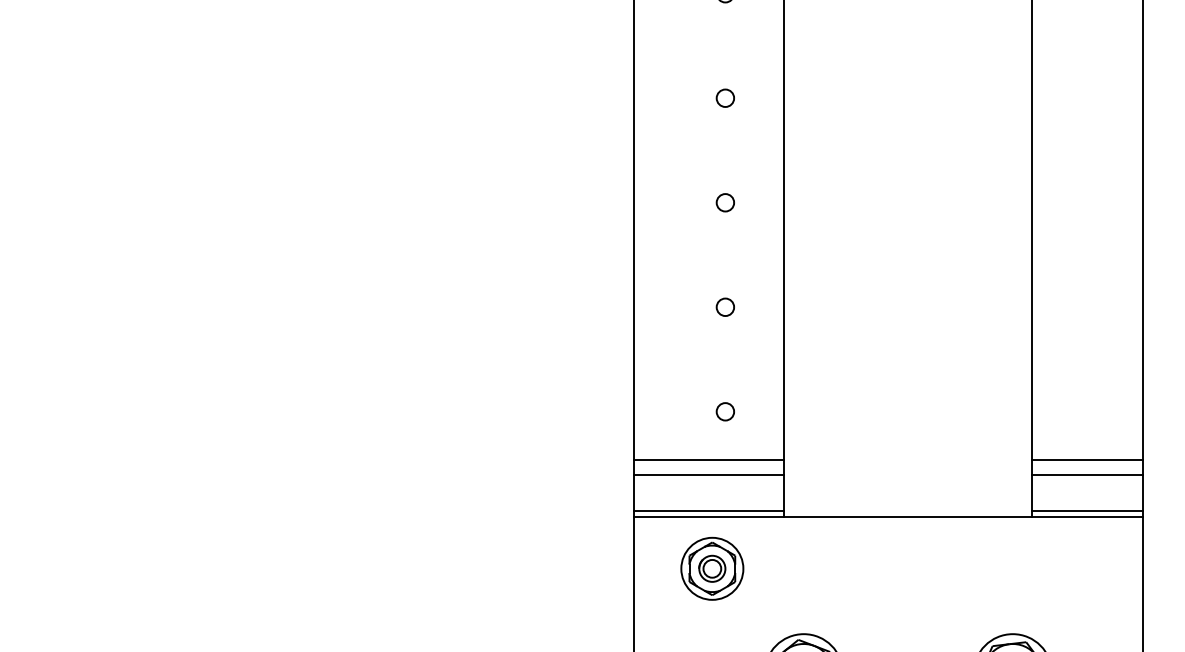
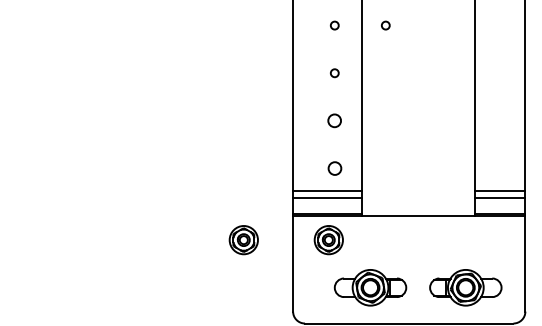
circle: (836, 98) -> (385, 25), added
circle: (724, 306) -> (334, 120), size x1.6
circle: (724, 411) -> (334, 168), size x1.6
part: (525, 569) -> (243, 240), added

